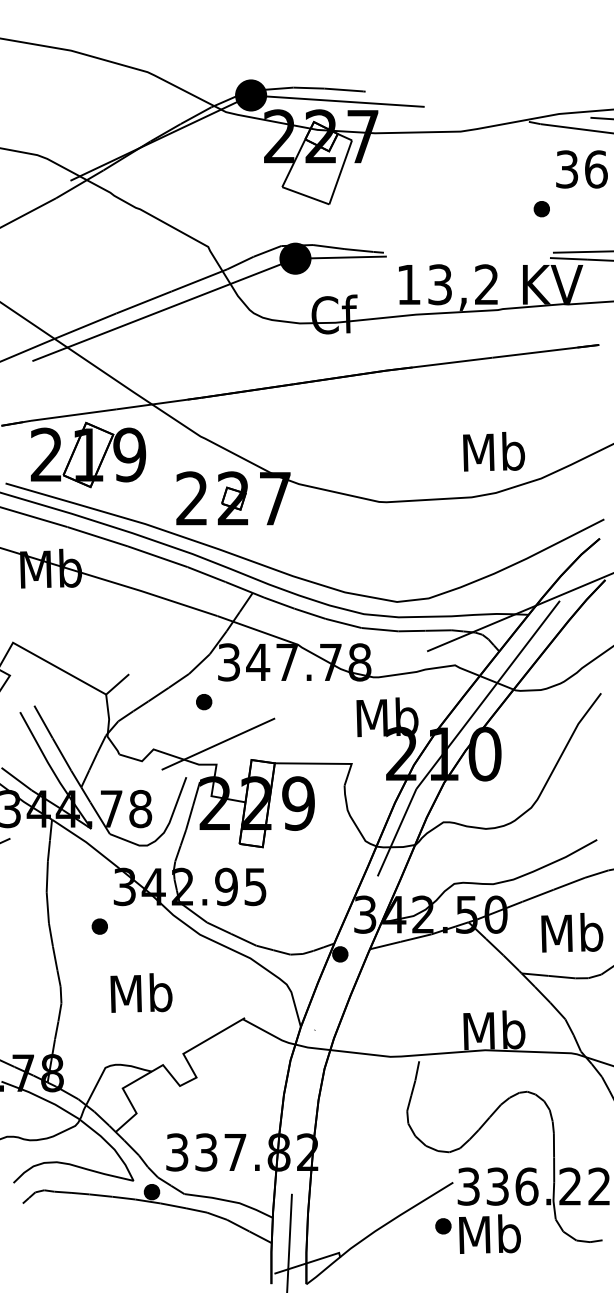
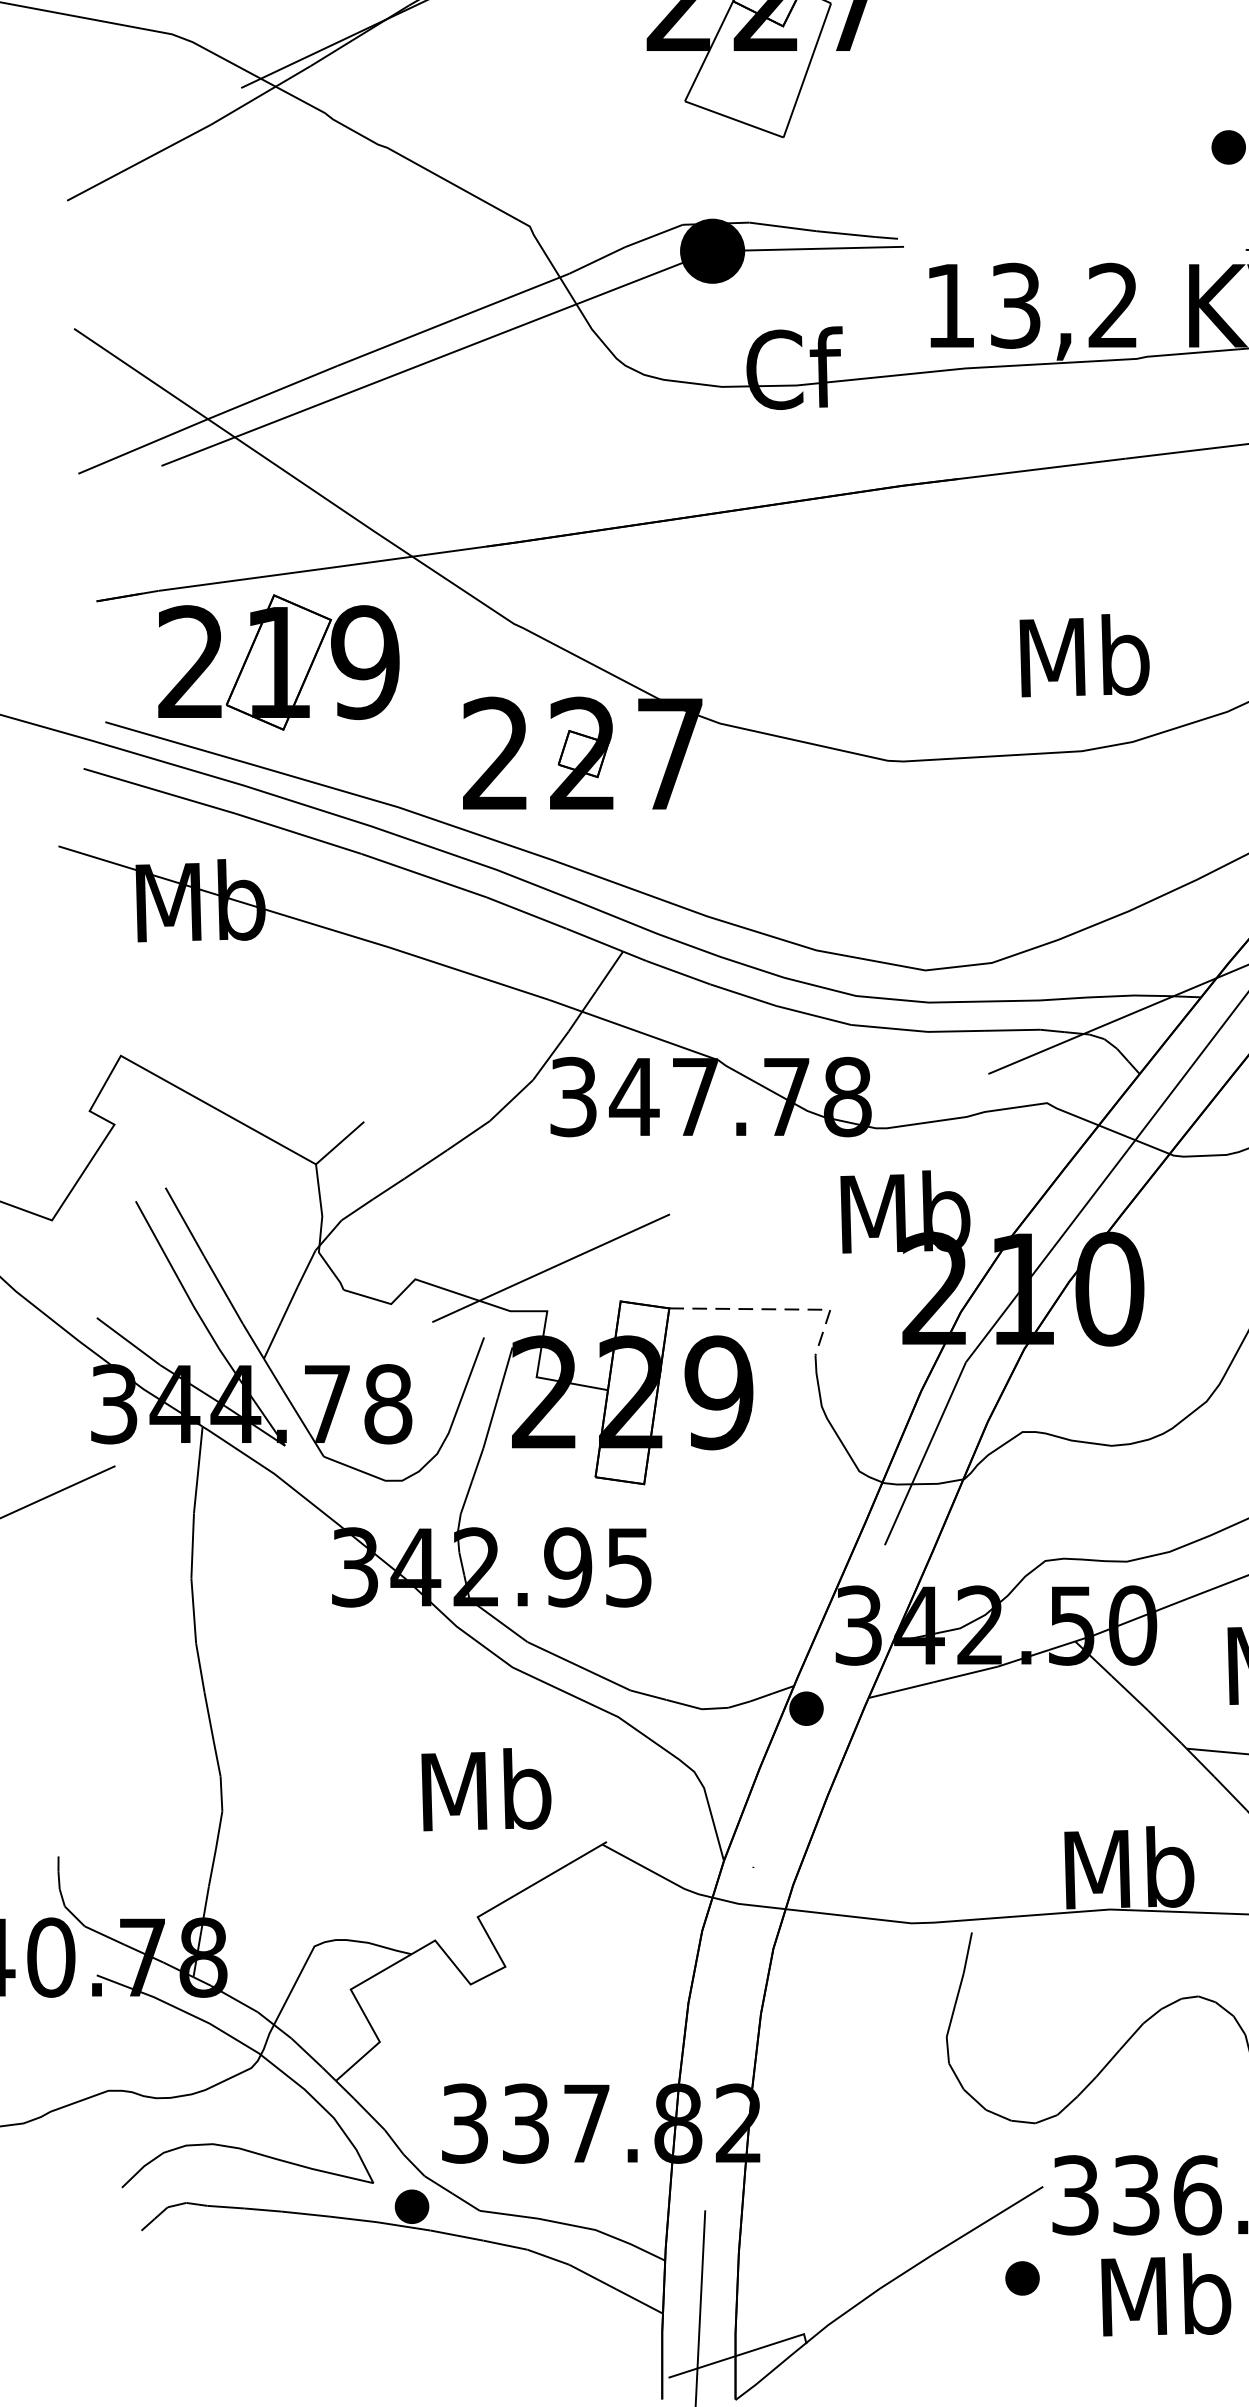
text: (493, 451) -> (1083, 655), moved
part: (204, 702) -> (522, 1180), removed
line: (325, 763) -> (775, 1308), solid -> dashed
part: (99, 926) -> (302, 1650), removed
text: (141, 992) -> (486, 1788), moved
text: (489, 1233) -> (1165, 2293), moved

